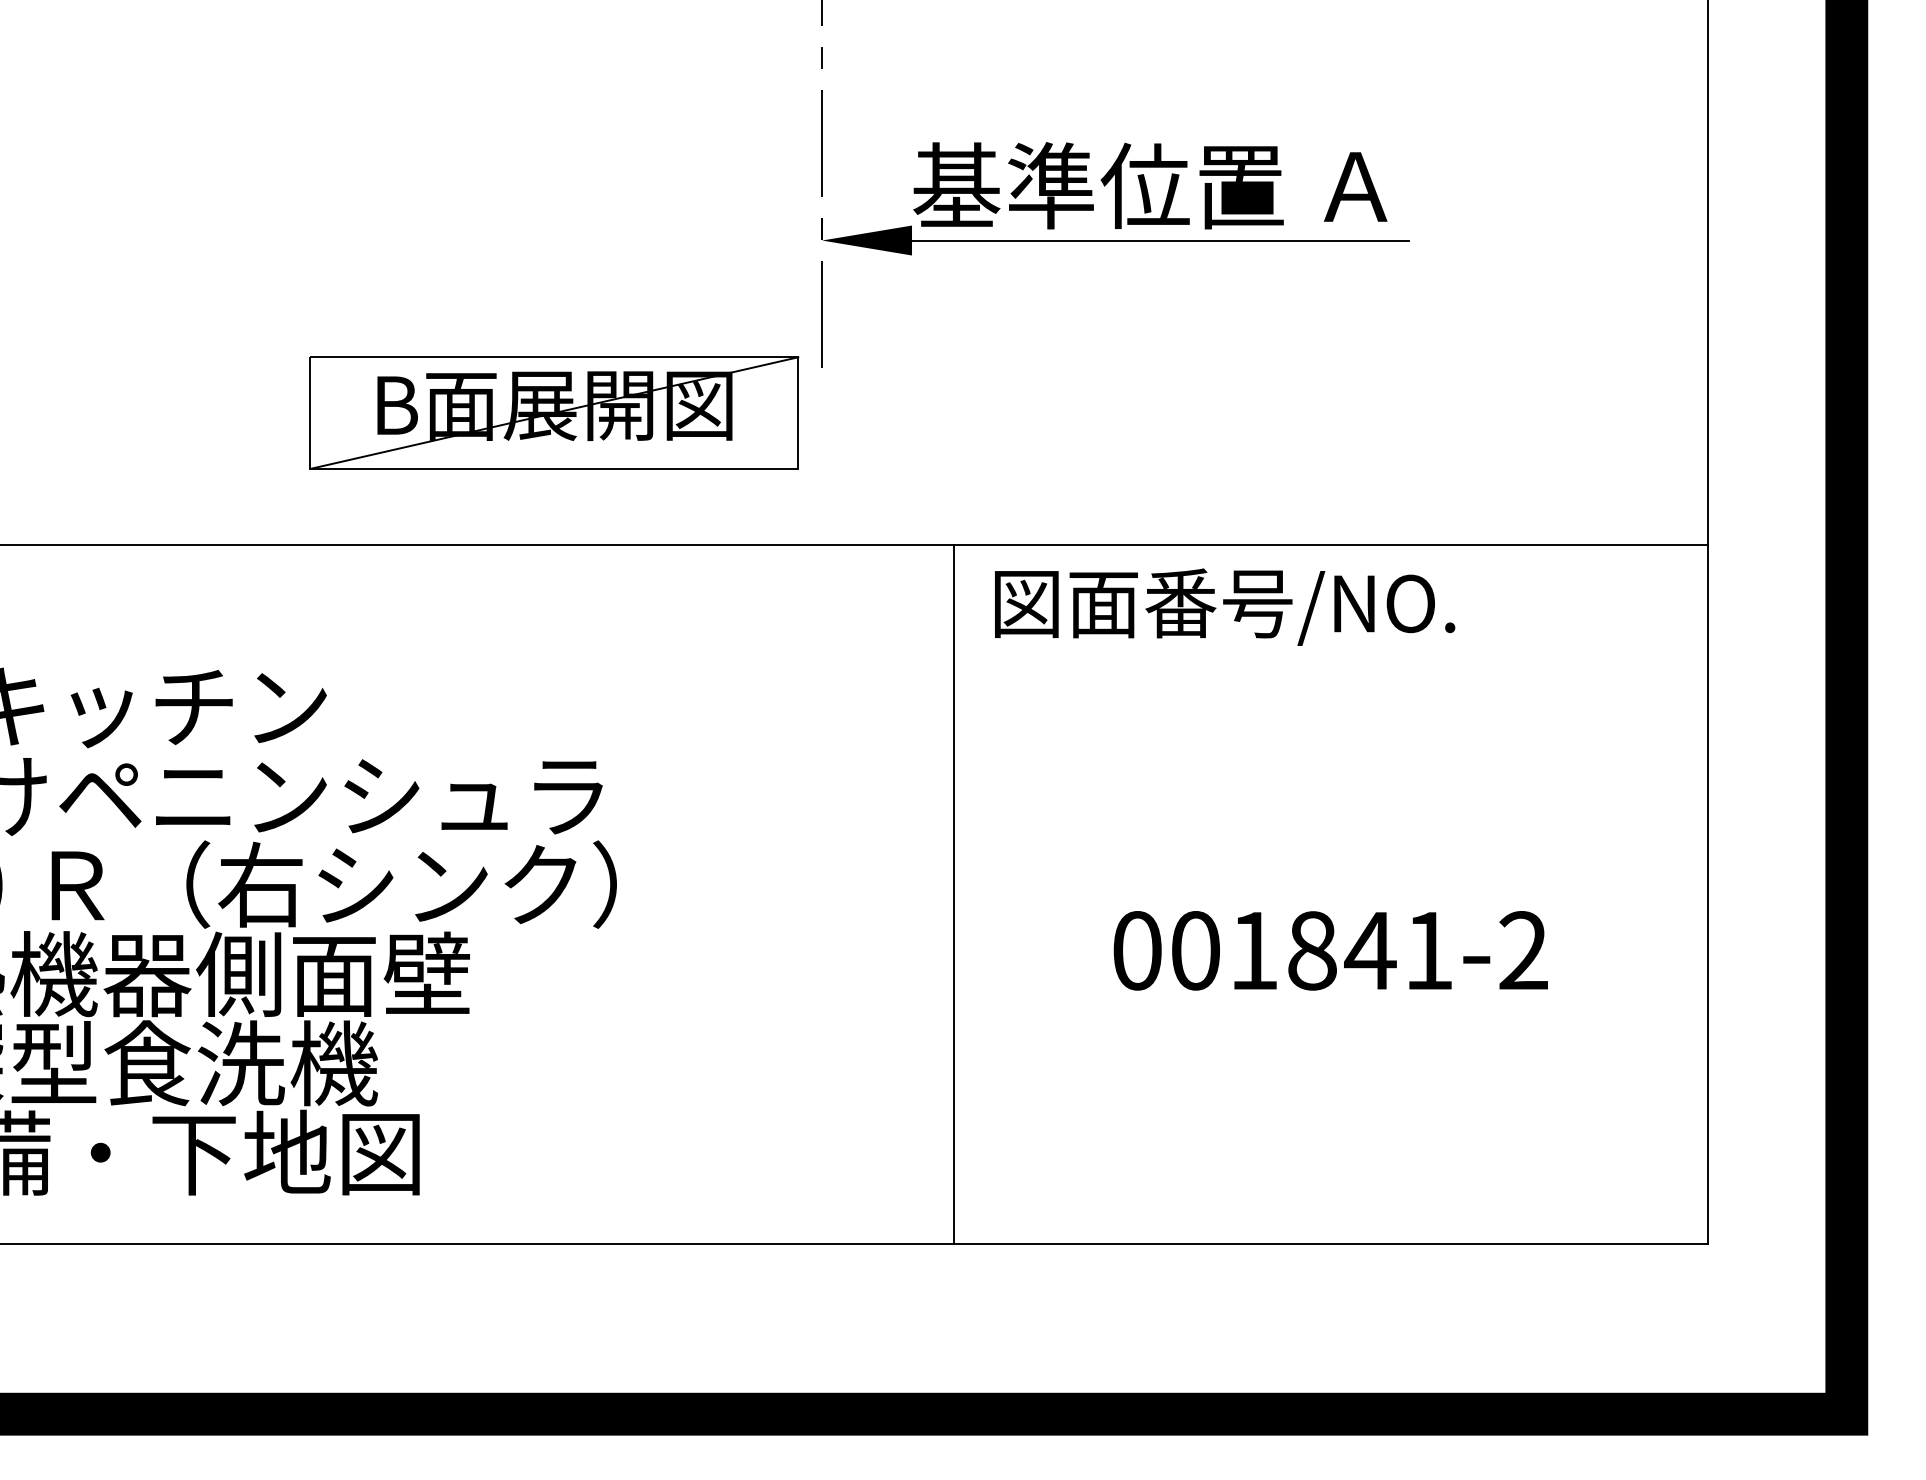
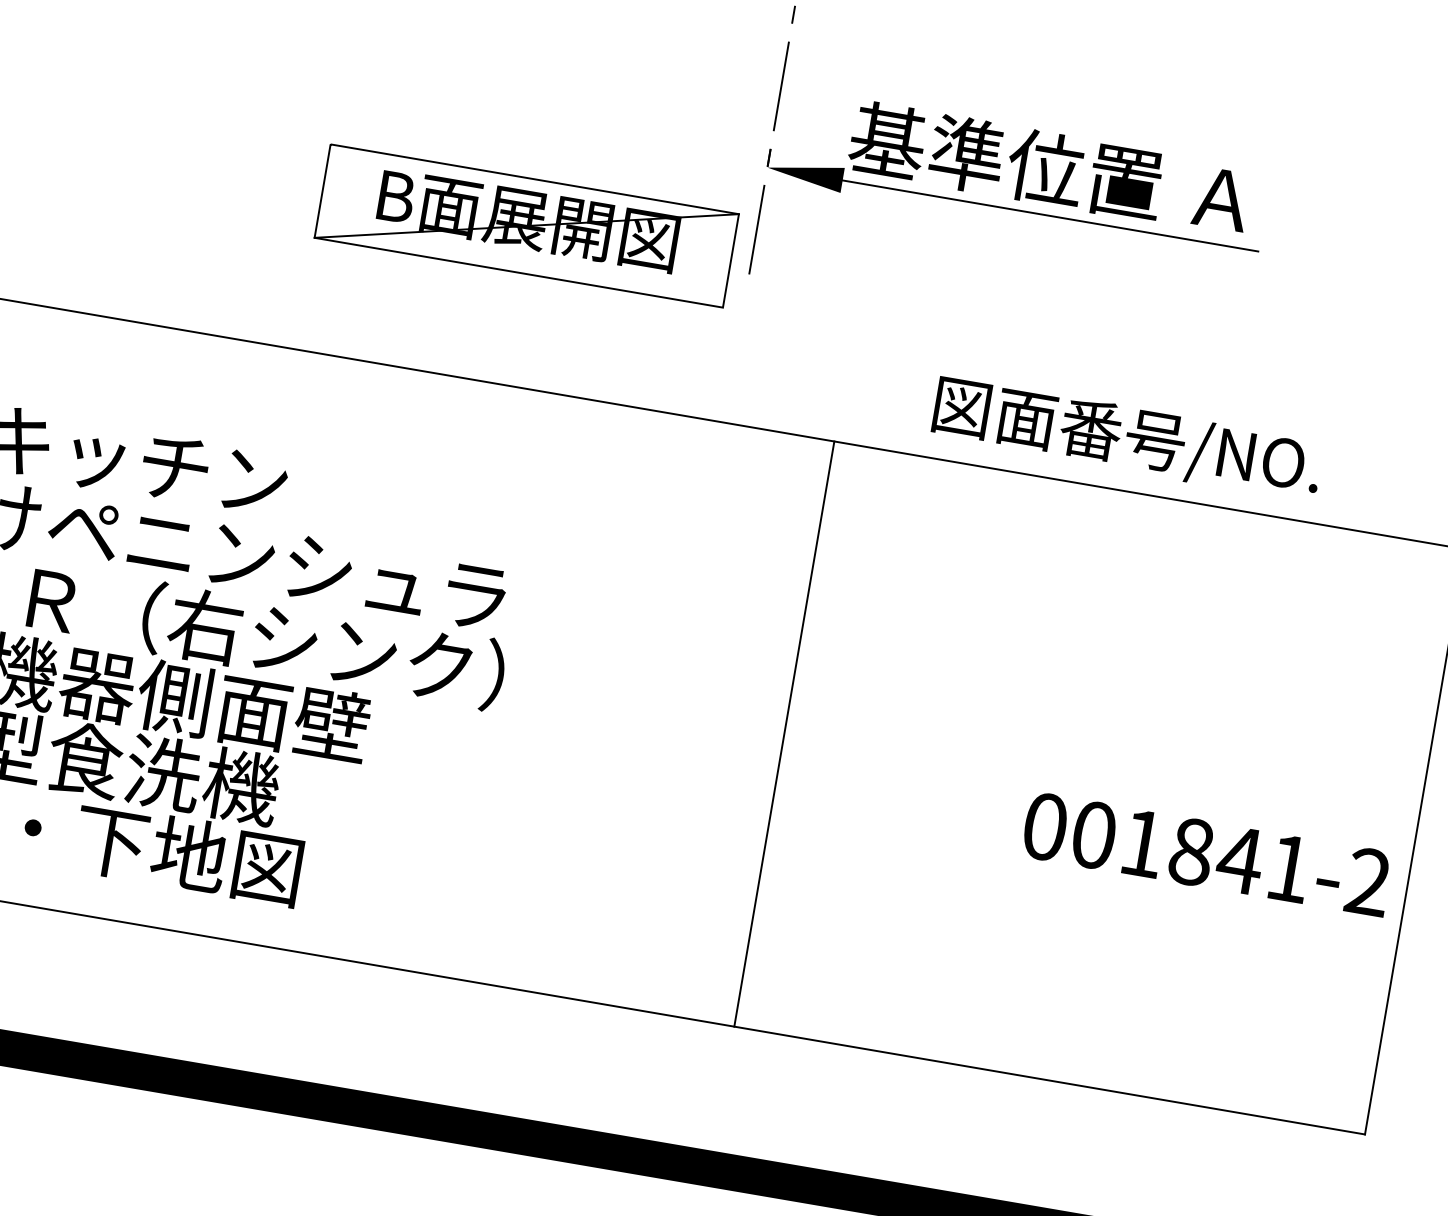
part: (554, 412) -> (527, 225), moved
text: (1225, 606) -> (1128, 438), moved
text: (1330, 950) -> (1206, 854), moved

